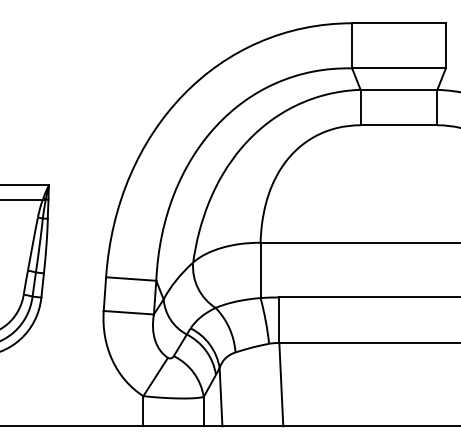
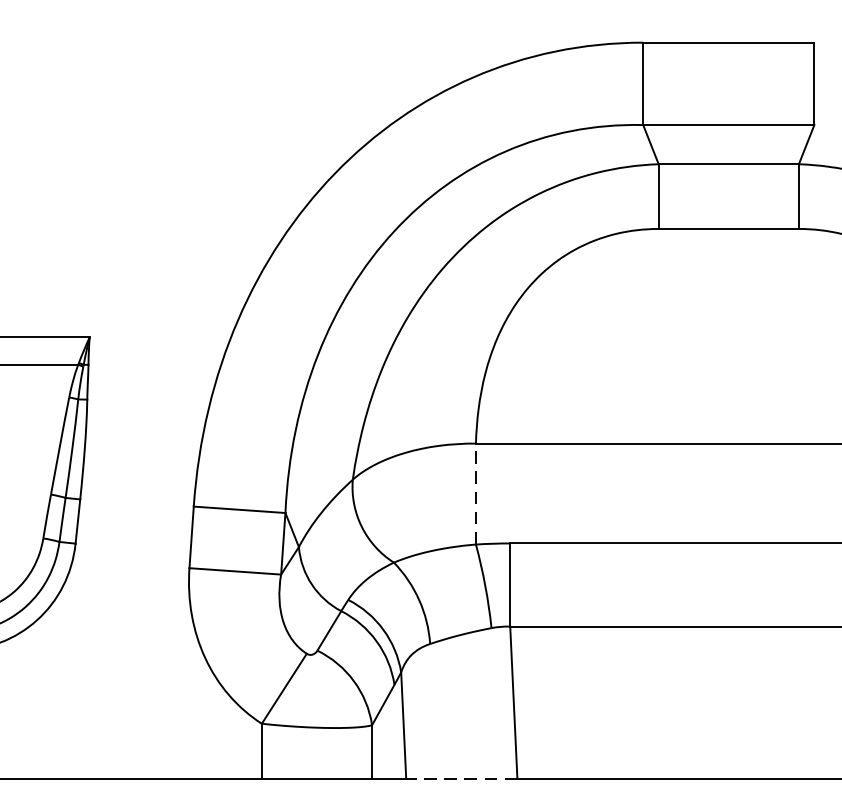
line: (260, 270) -> (475, 494), solid -> dashed
line: (252, 426) -> (461, 779), solid -> dashed

